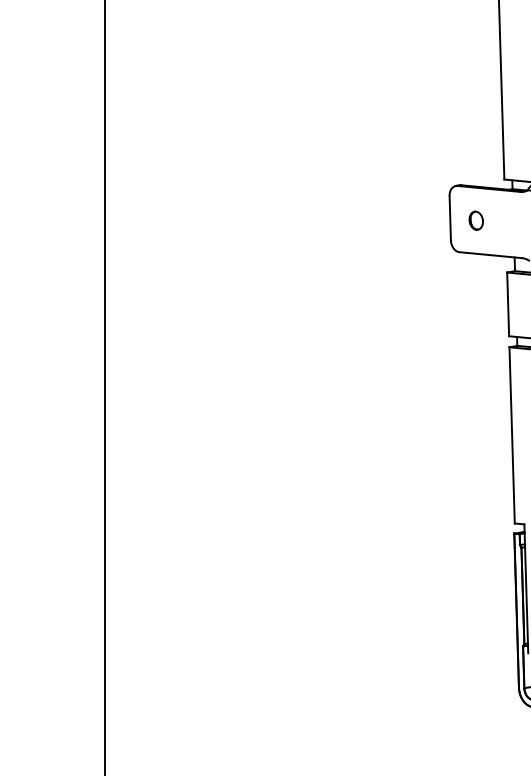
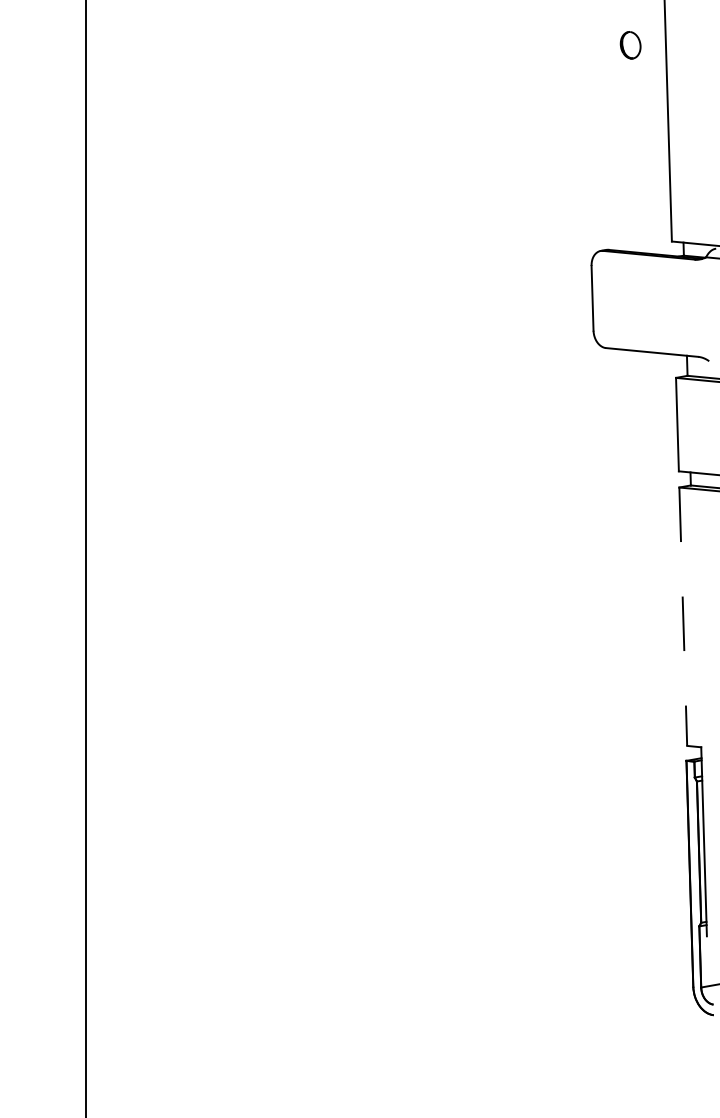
part: (475, 220) -> (629, 44), moved
line: (512, 435) -> (683, 616), solid -> dashed

